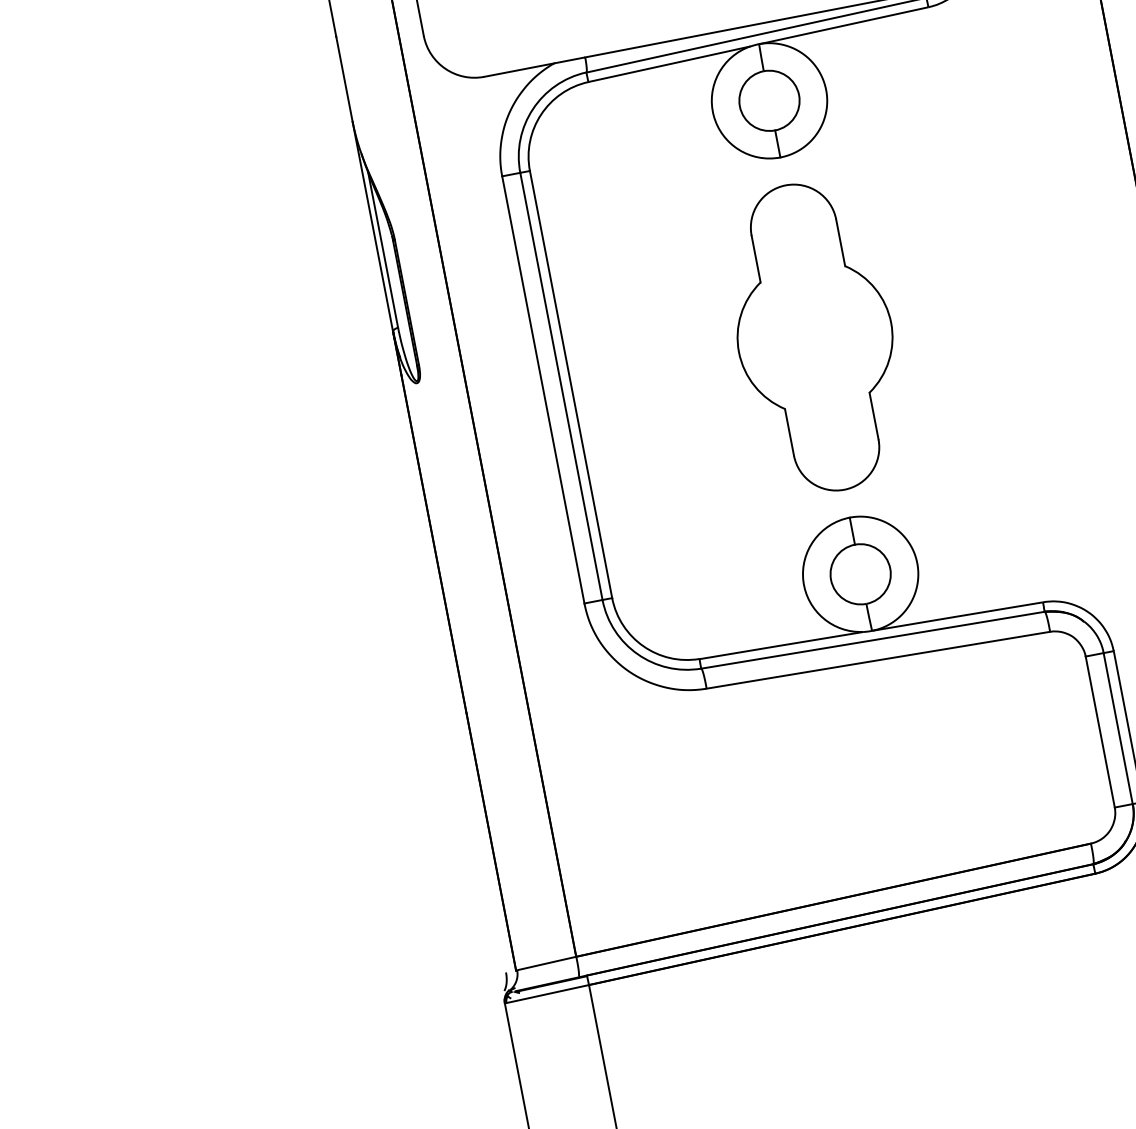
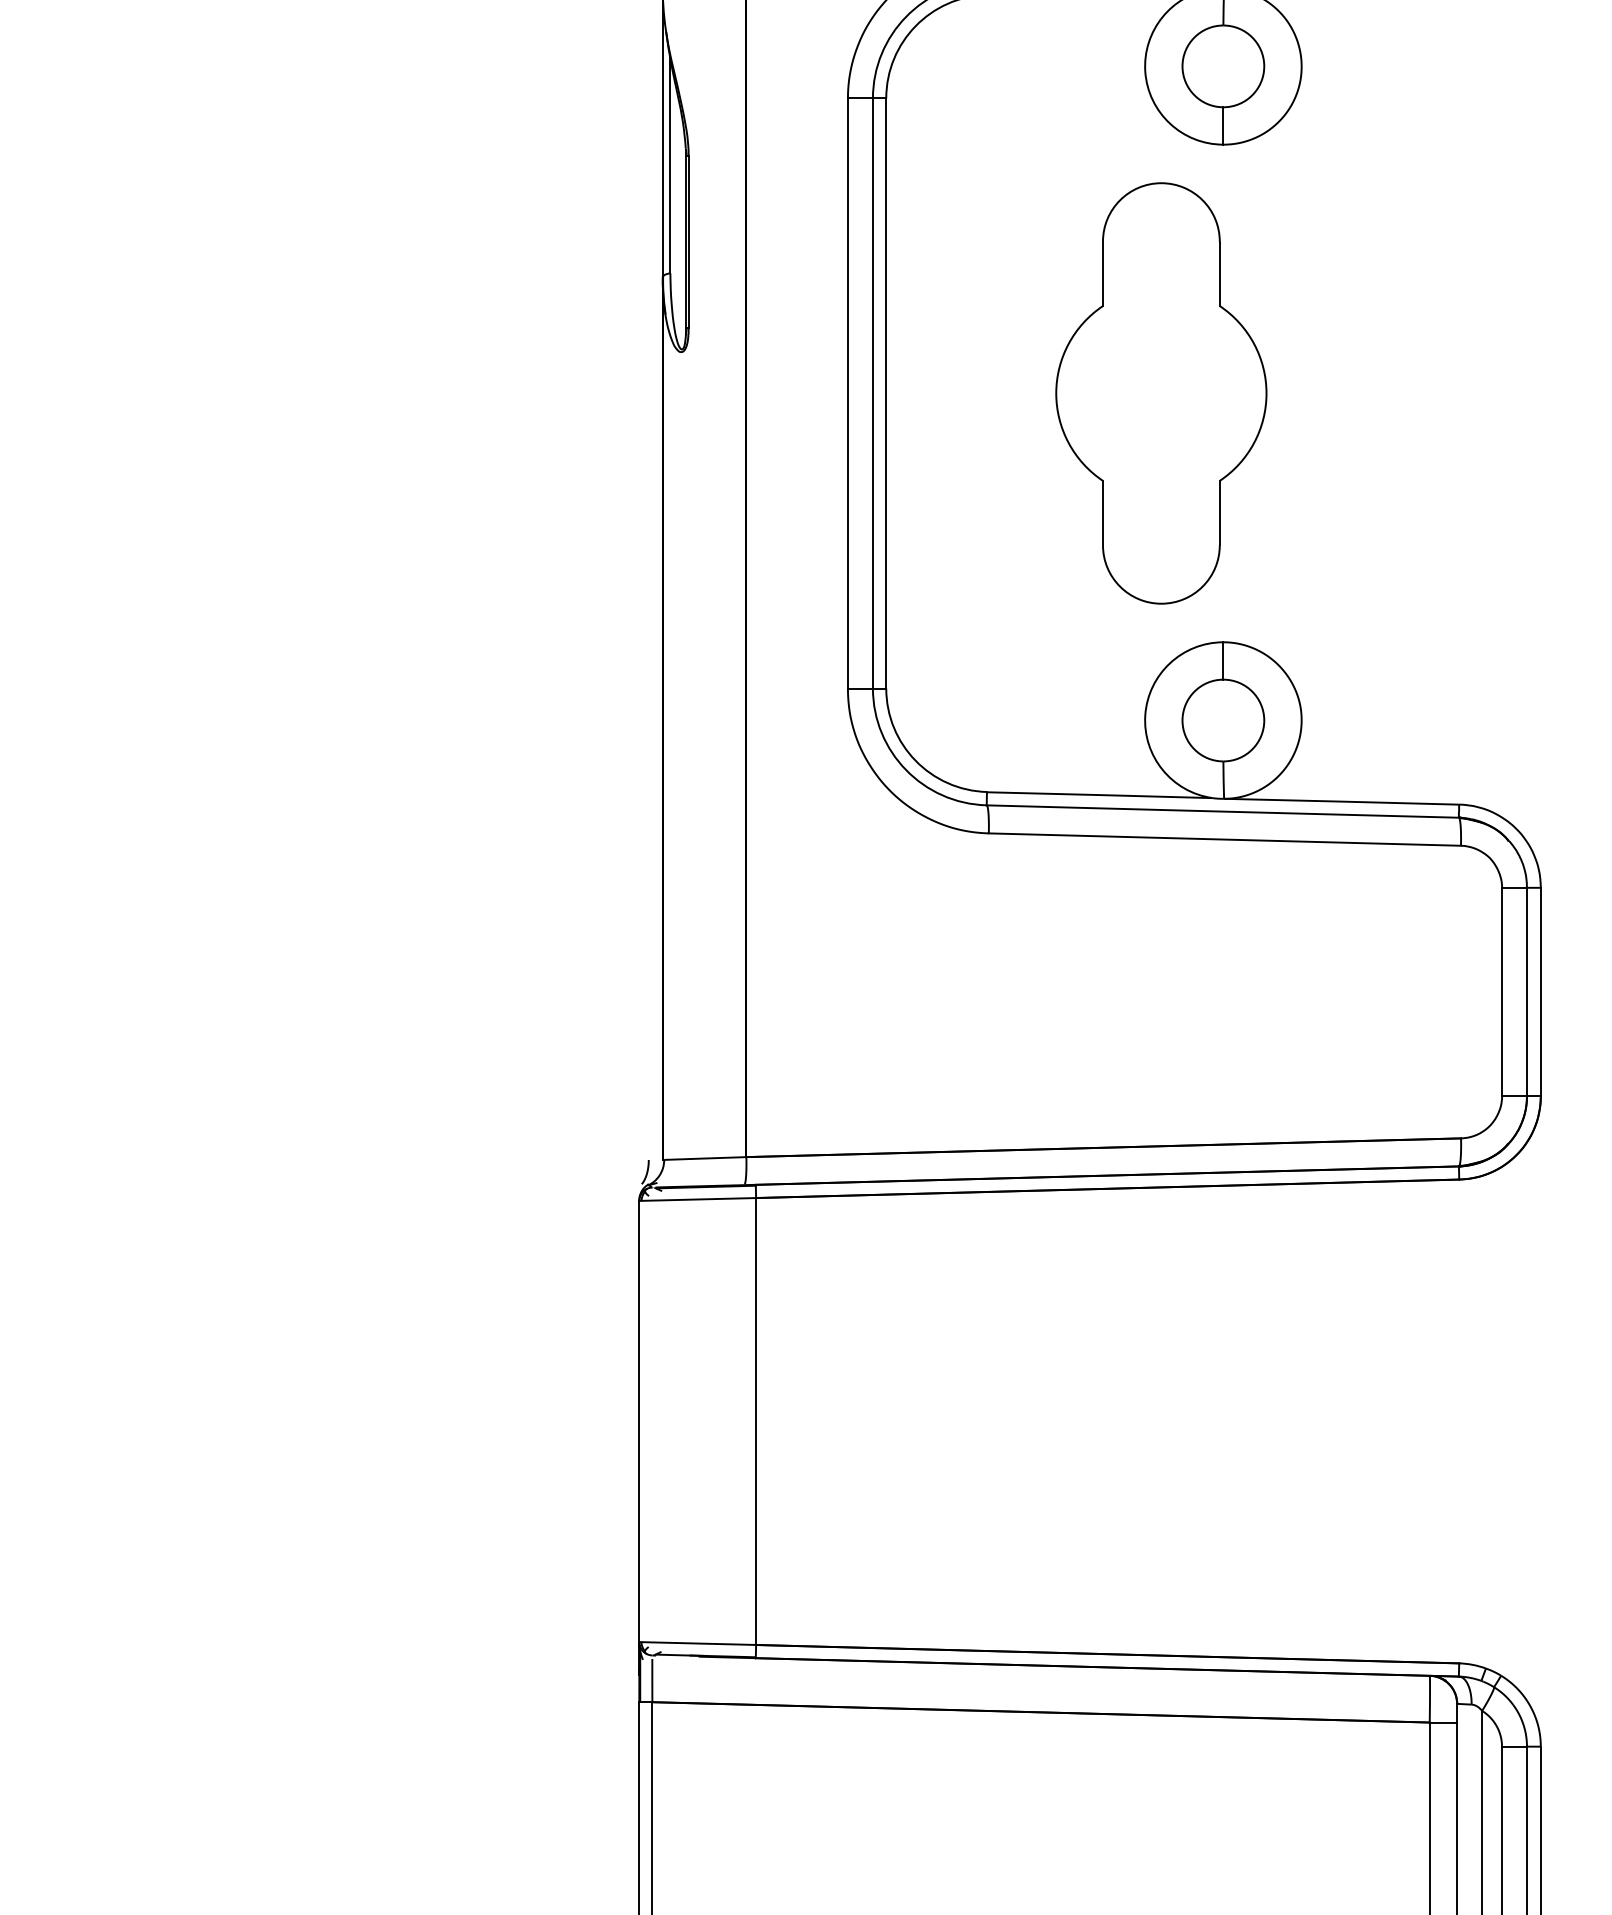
part: (815, 337) -> (1161, 393), moved

